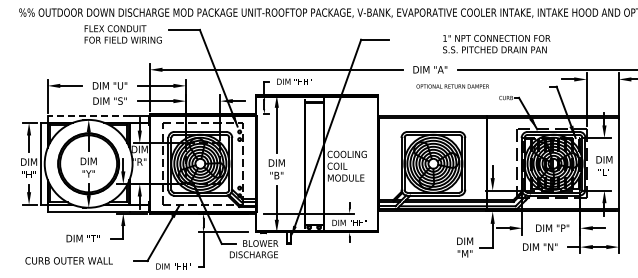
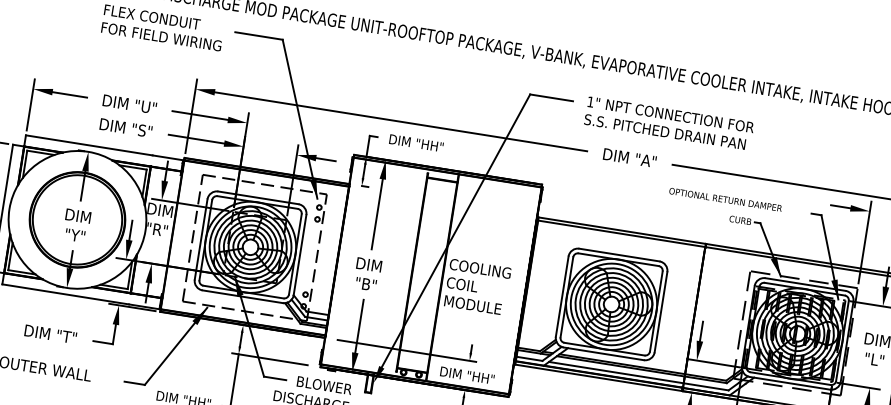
text: (496, 44) -> (668, 124), moved
text: (452, 86) -> (725, 199), moved
line: (88, 115) -> (89, 144), dashed -> solid

